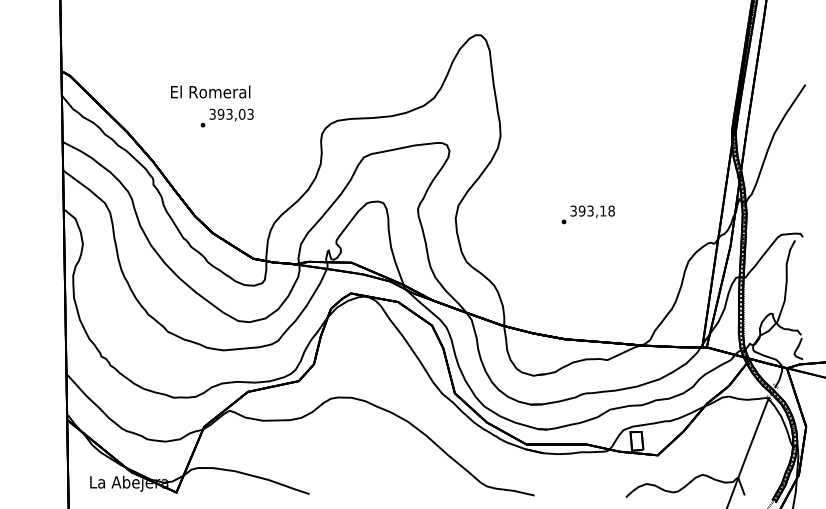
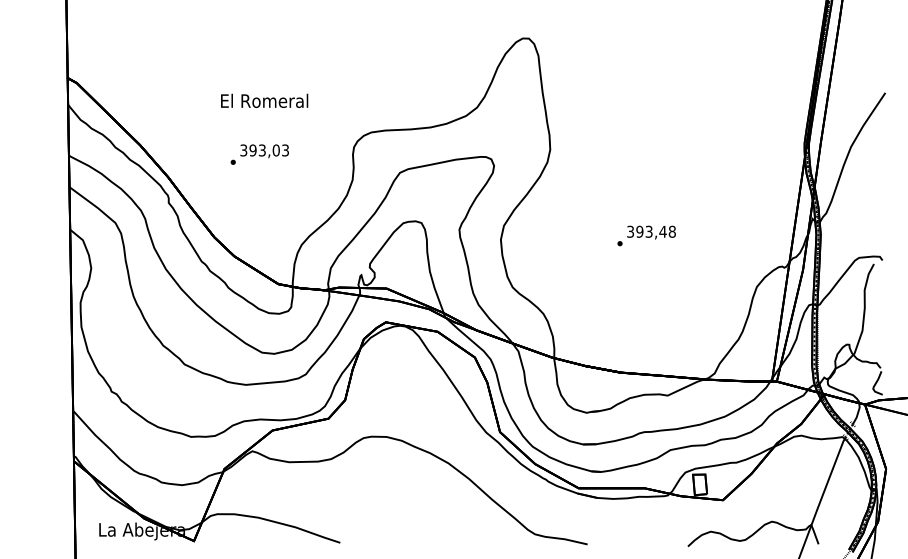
text: (210, 91) -> (264, 100), moved
text: (226, 118) -> (259, 154), moved
text: (602, 210) -> (662, 231), 393,18 -> 393,48

